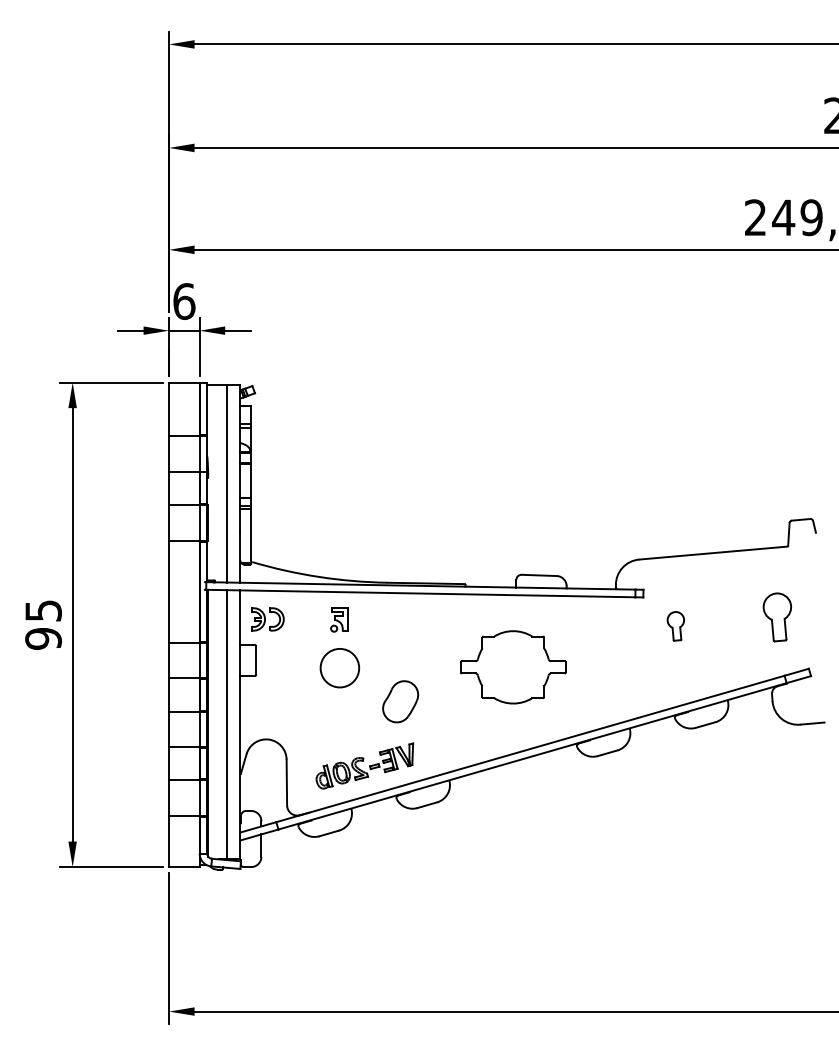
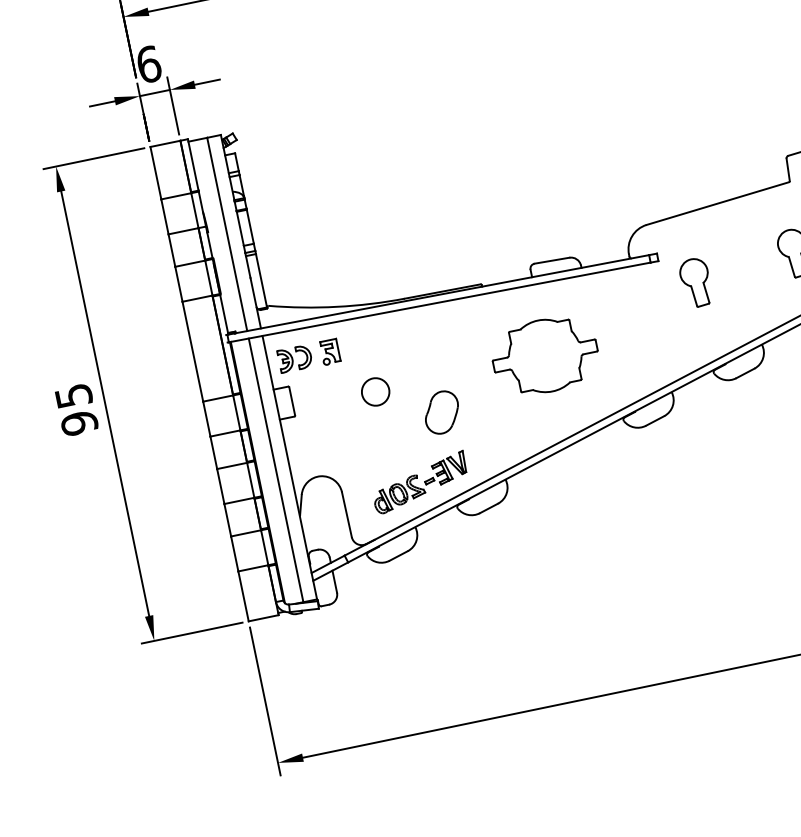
part: (339, 619) -> (330, 351), moved
part: (675, 626) -> (695, 283), size x1.67
circle: (339, 667) -> (375, 391), size x0.71

